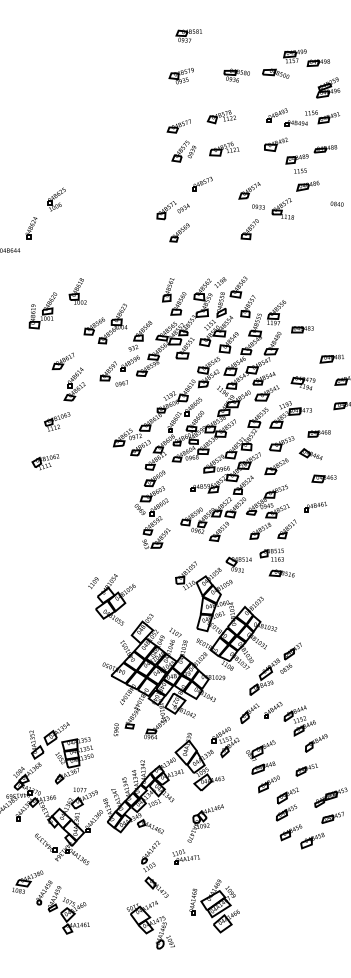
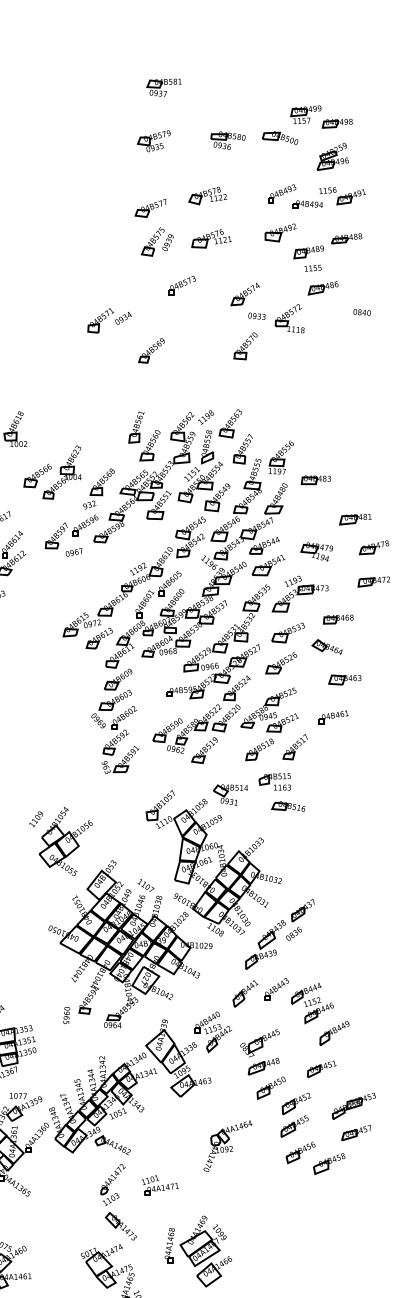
part: (328, 87) -> (333, 156), moved
part: (172, 210) -> (108, 320), moved
part: (205, 823) -> (227, 1146), moved

